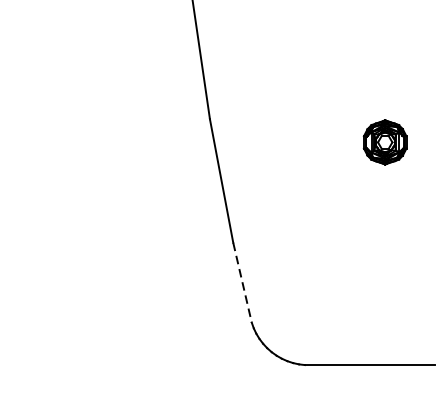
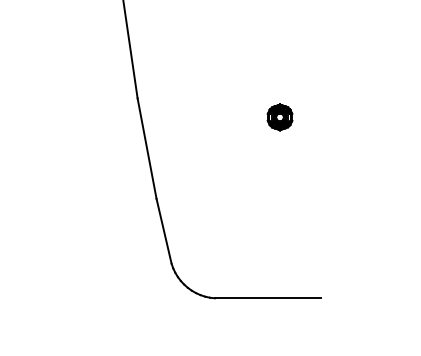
part: (384, 142) -> (279, 117), size x0.71
line: (243, 282) -> (164, 231), dashed -> solid

